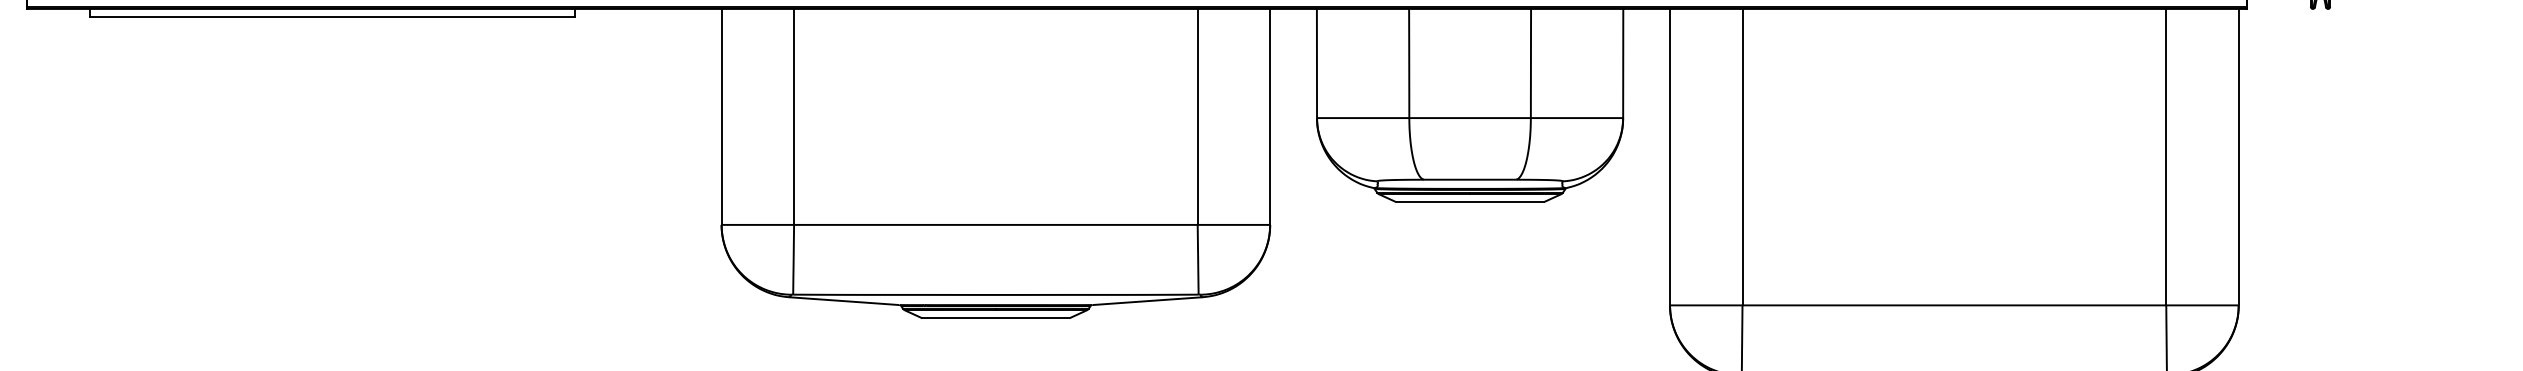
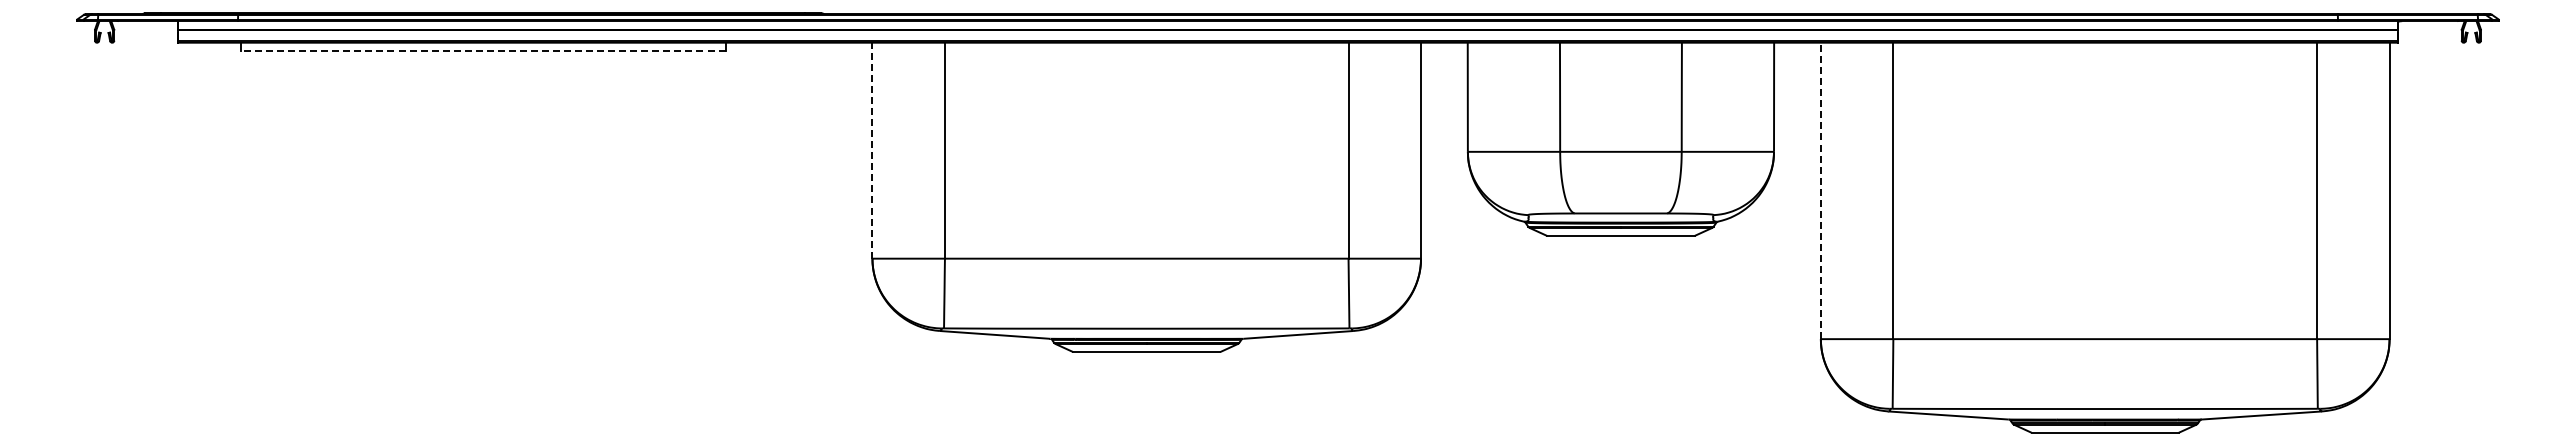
line: (331, 16) -> (482, 50), solid -> dashed
line: (721, 116) -> (872, 150), solid -> dashed
line: (1669, 156) -> (1820, 190), solid -> dashed

